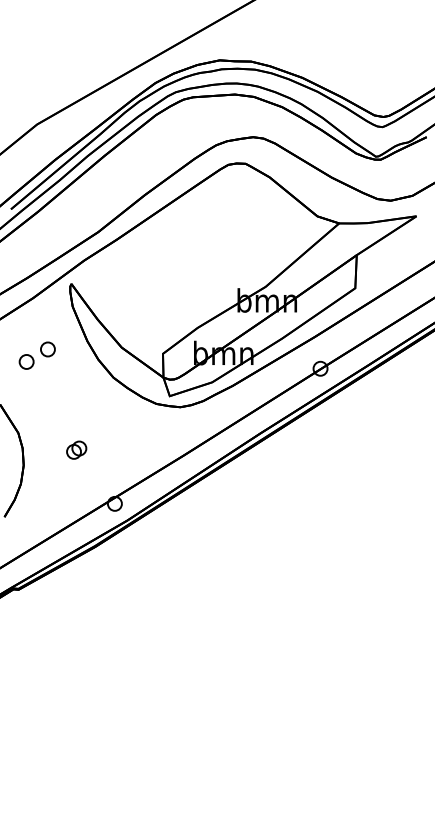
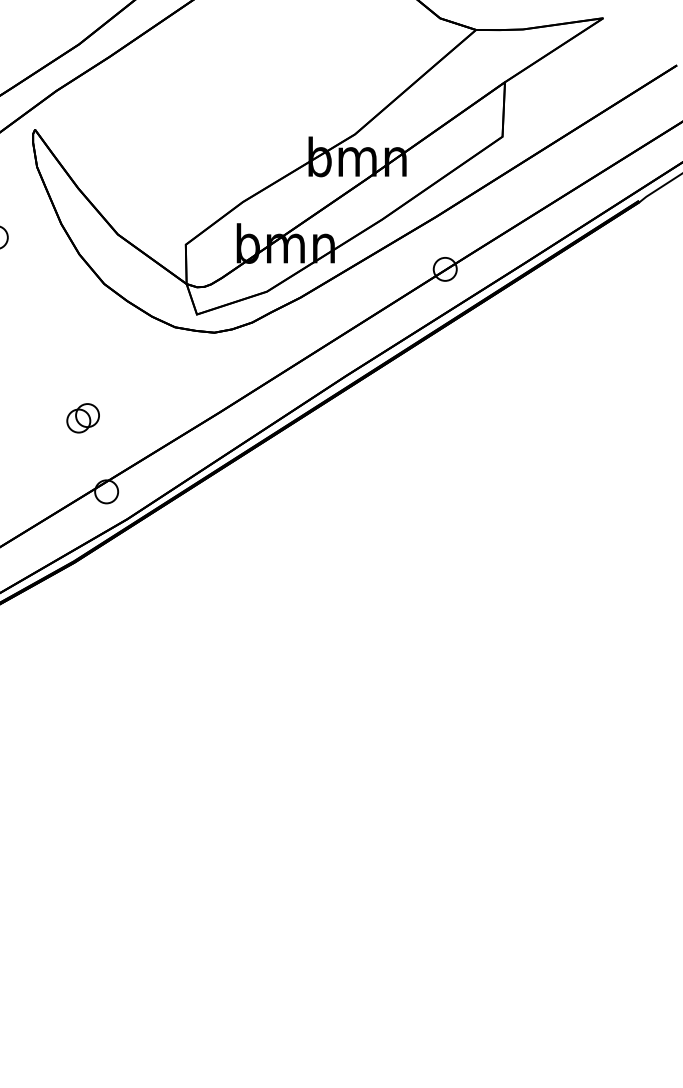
part: (76, 449) -> (82, 417), moved

